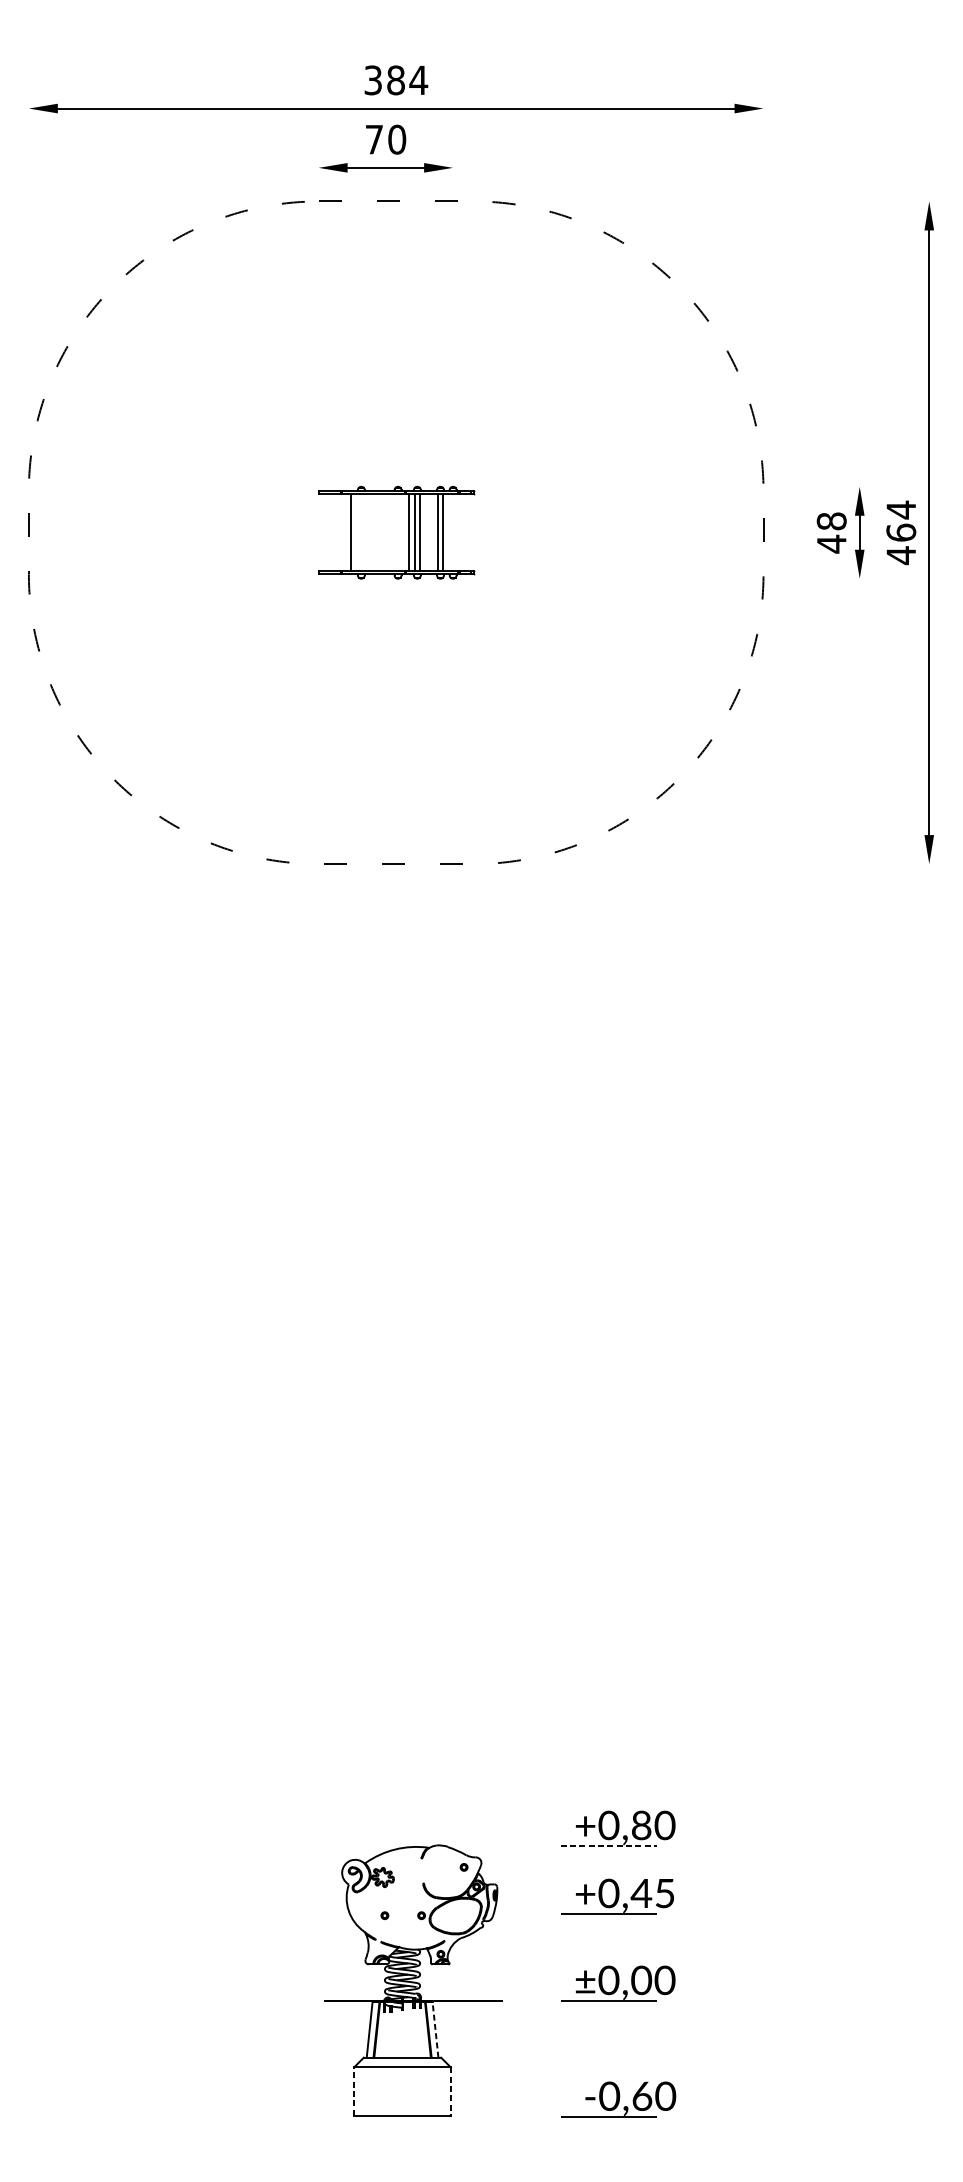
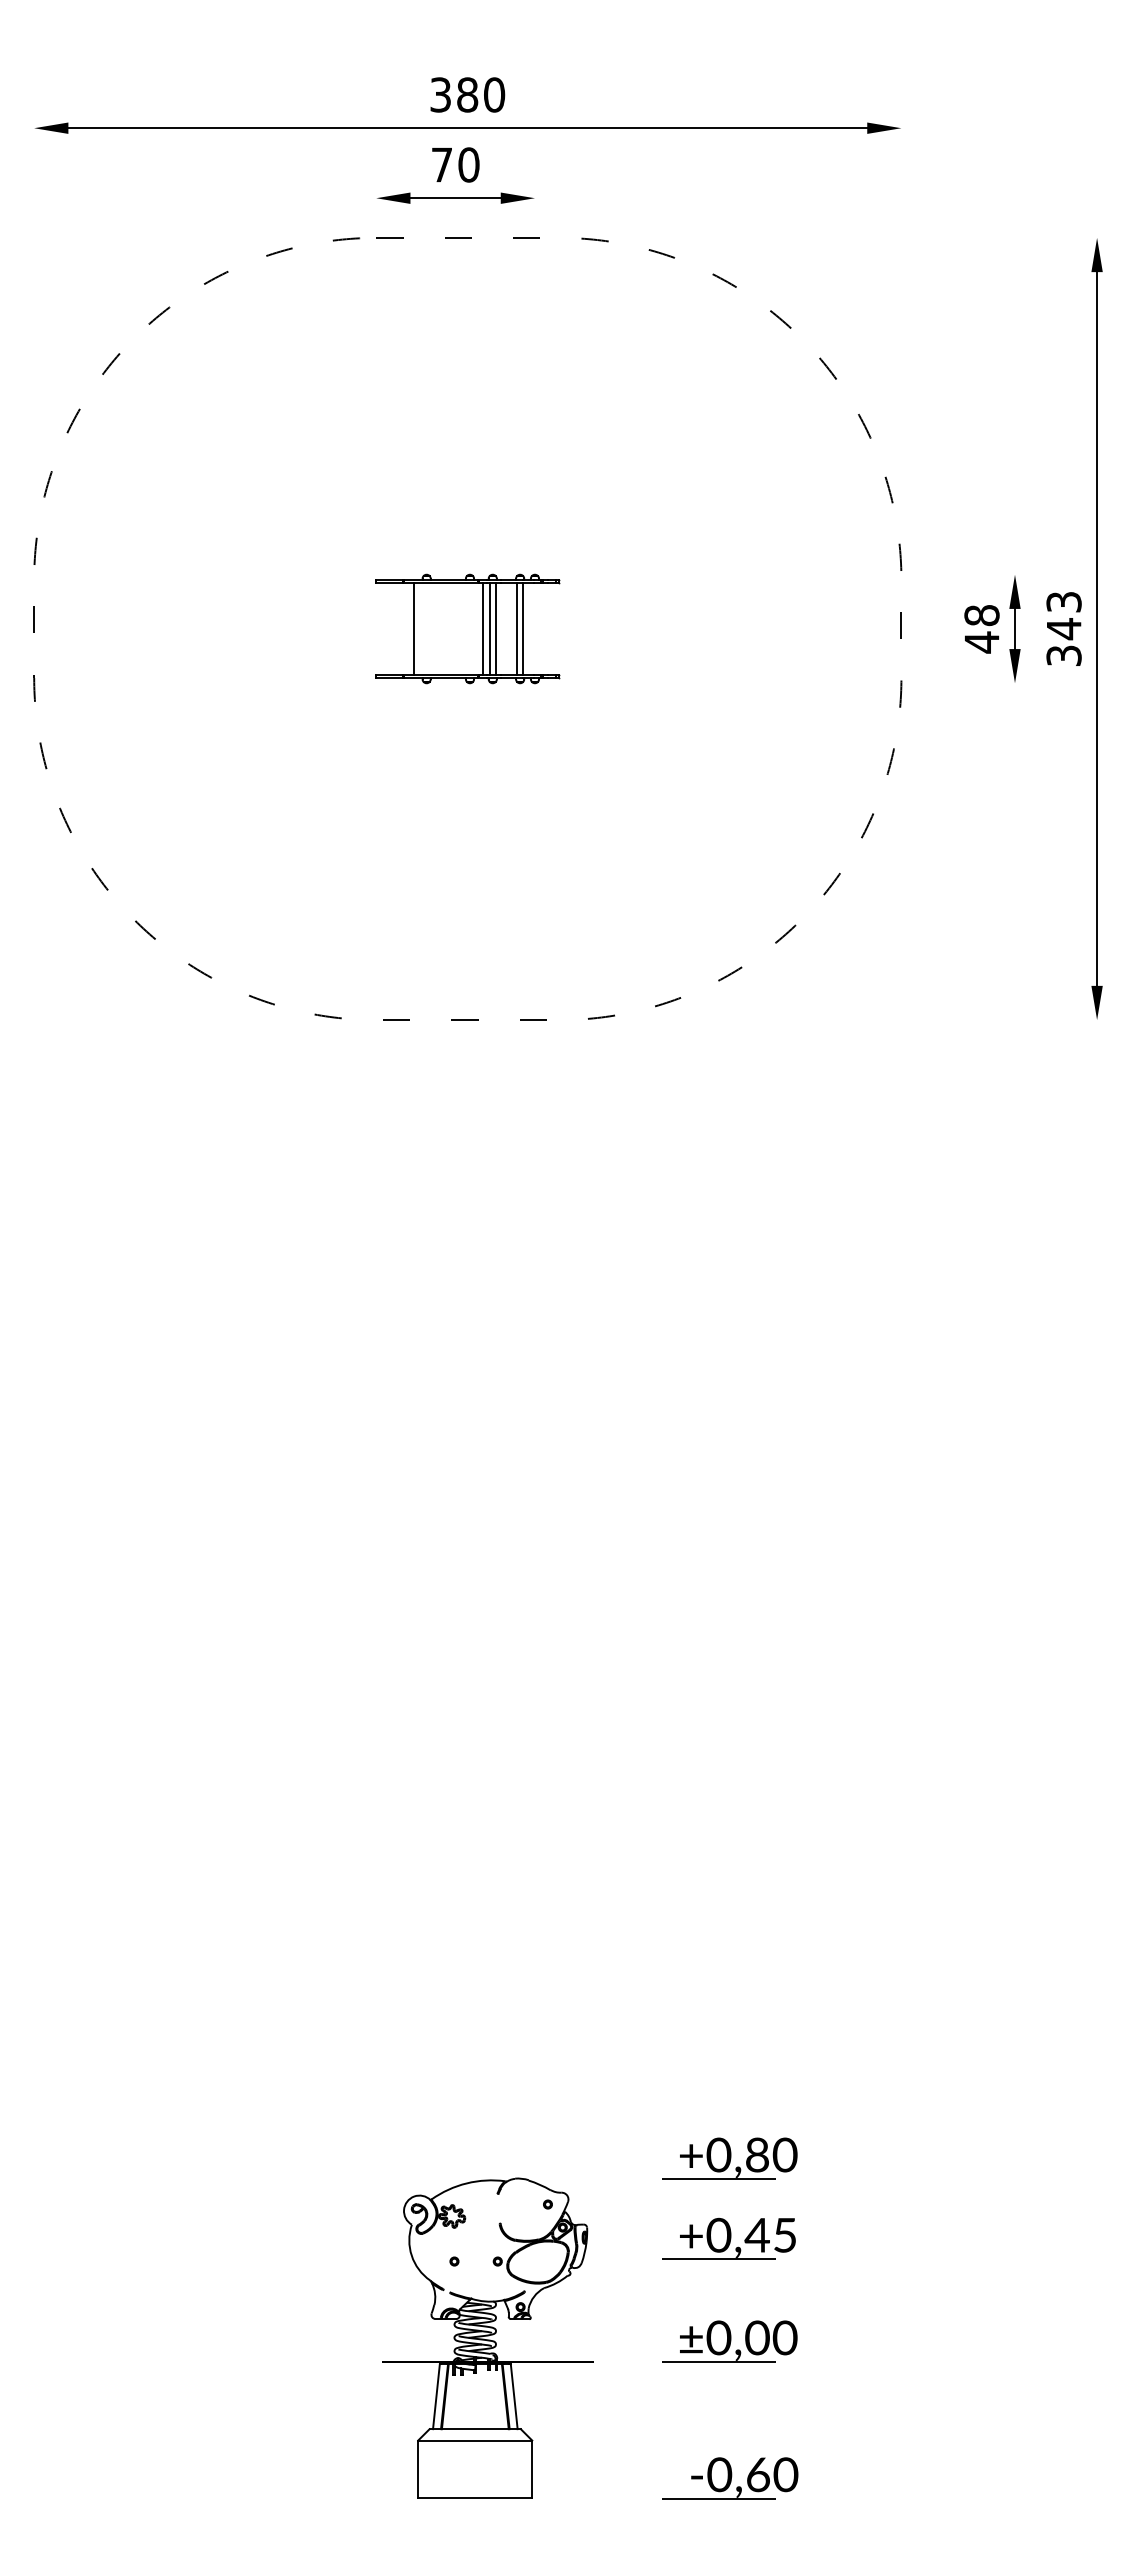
text: (418, 79) -> (494, 94), 384 -> 380
text: (900, 533) -> (1063, 629), 464 -> 343
line: (609, 1845) -> (719, 2178), dashed -> solid
line: (435, 2030) -> (514, 2396), dashed -> solid
line: (354, 2091) -> (418, 2469), dashed -> solid
line: (451, 2091) -> (532, 2469), dashed -> solid

